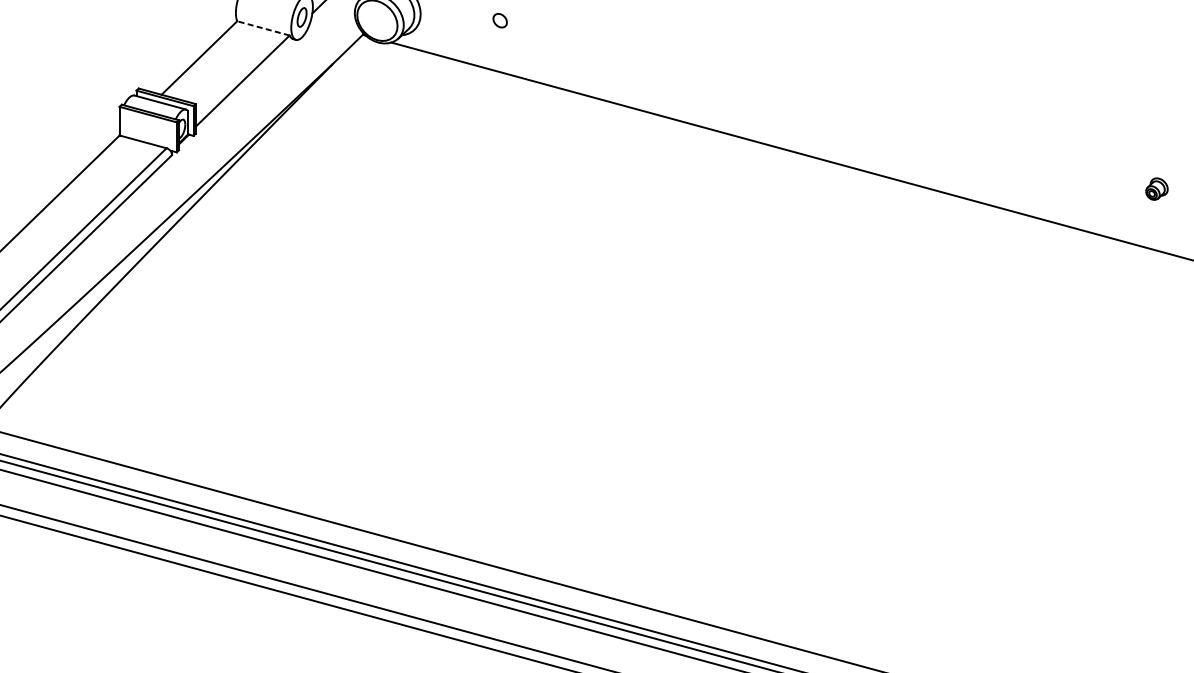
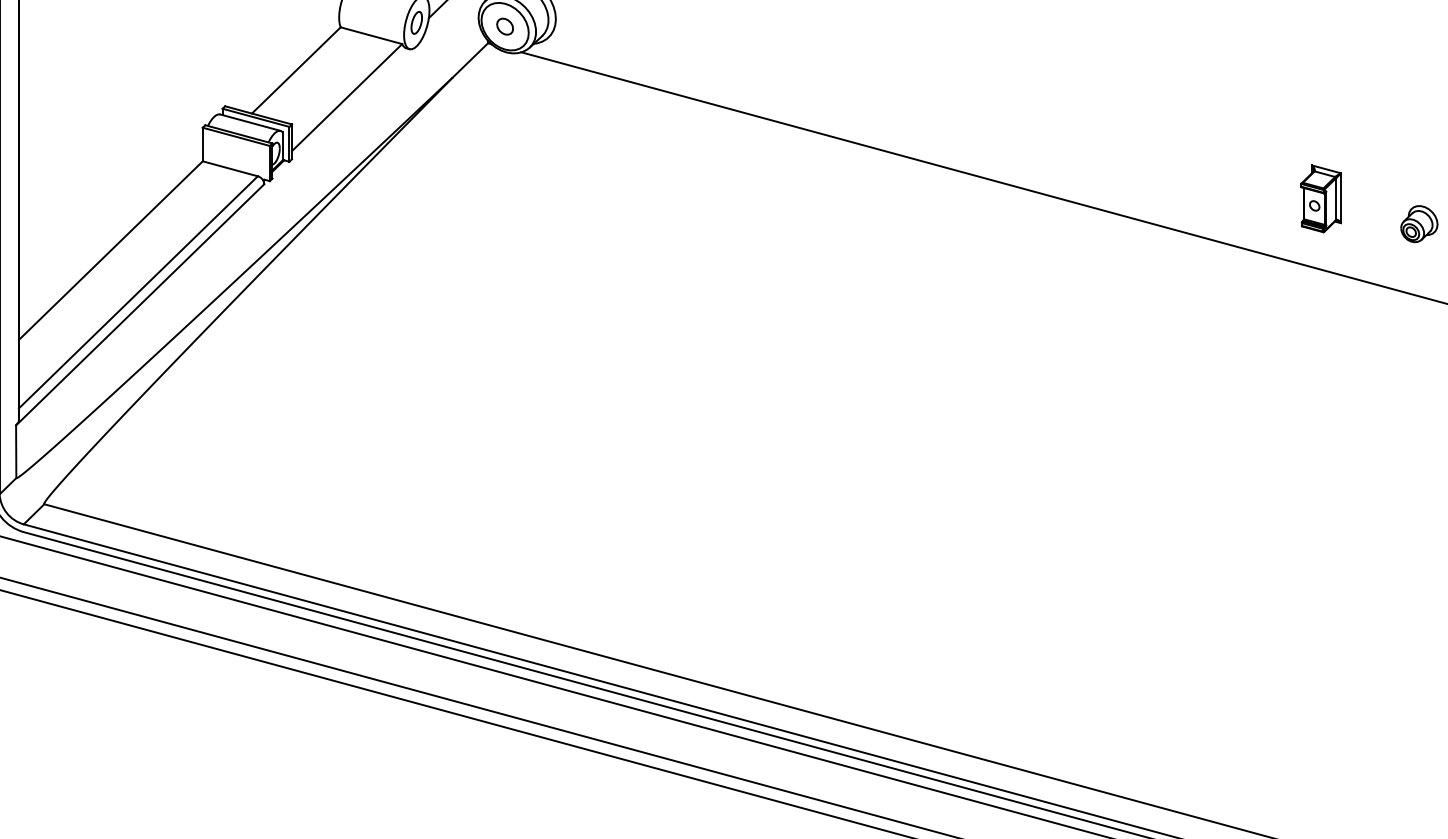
part: (499, 20) -> (504, 26), moved
line: (263, 28) -> (371, 35), dashed -> solid
part: (1072, 167) -> (1320, 198), added
part: (1157, 189) -> (1419, 224), size x1.43

